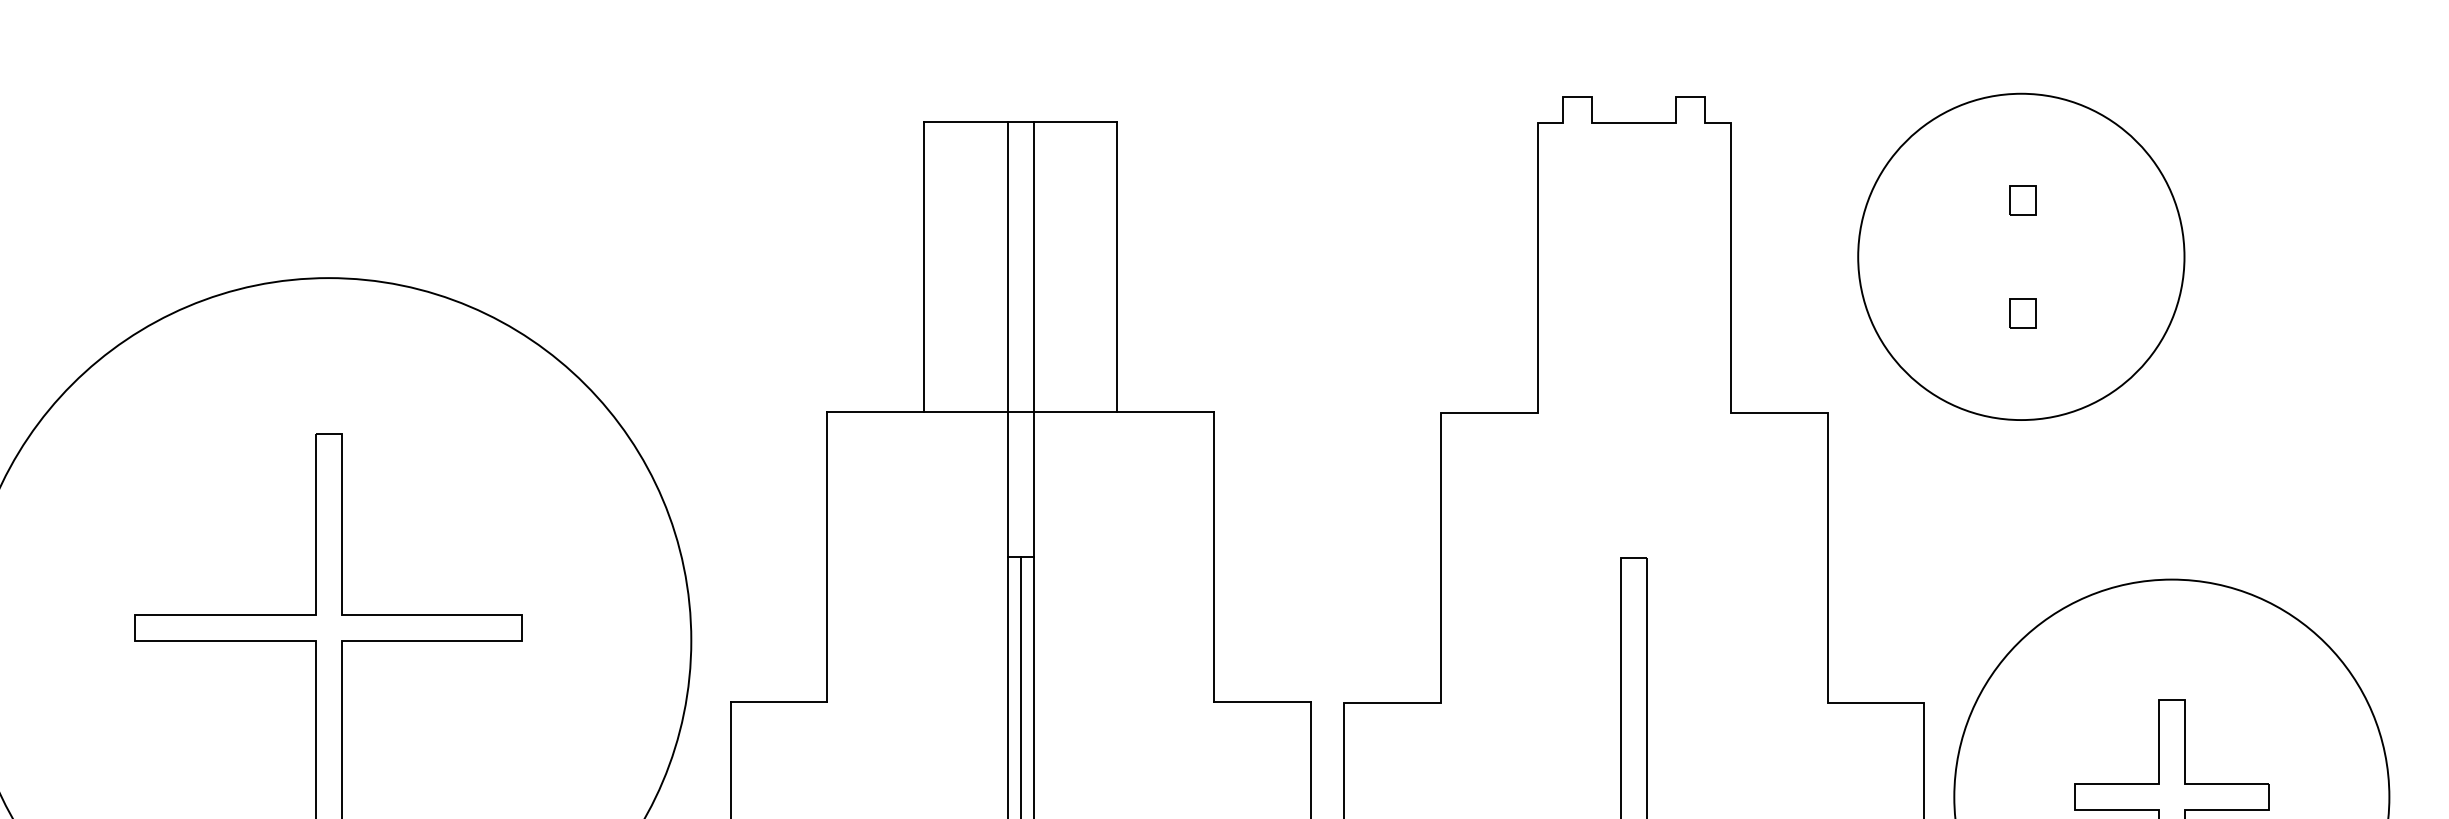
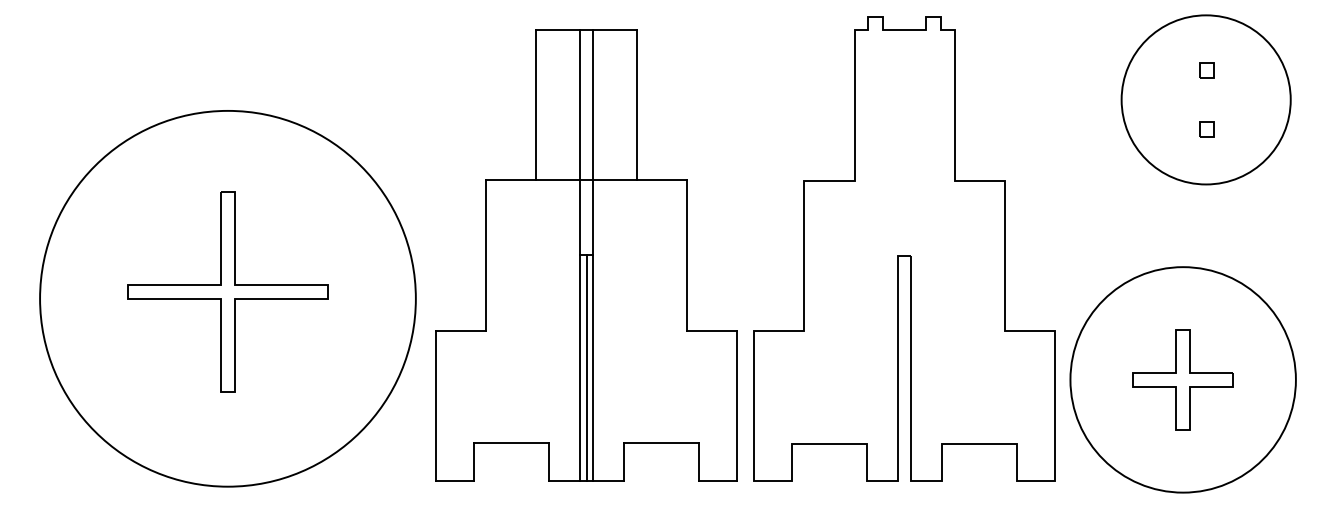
part: (2020, 256) -> (1205, 99), moved

